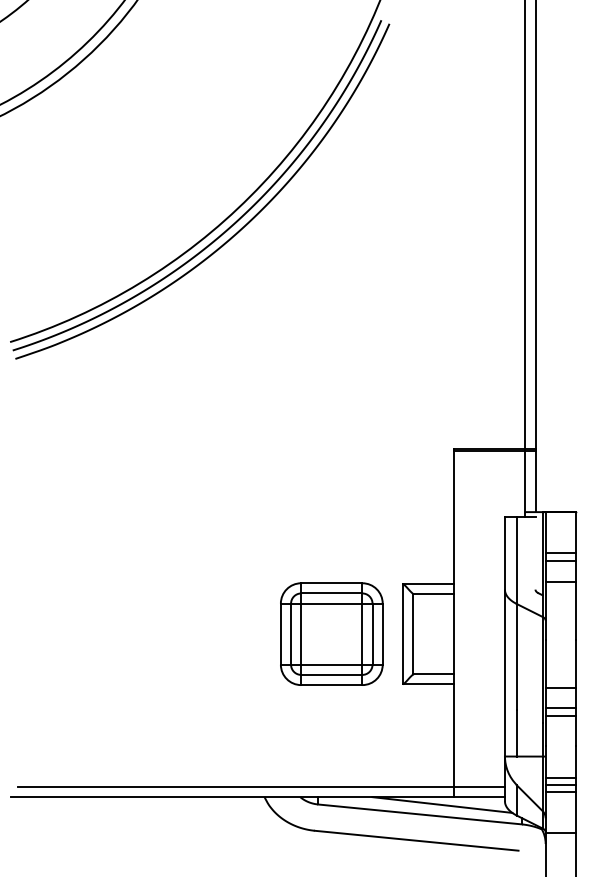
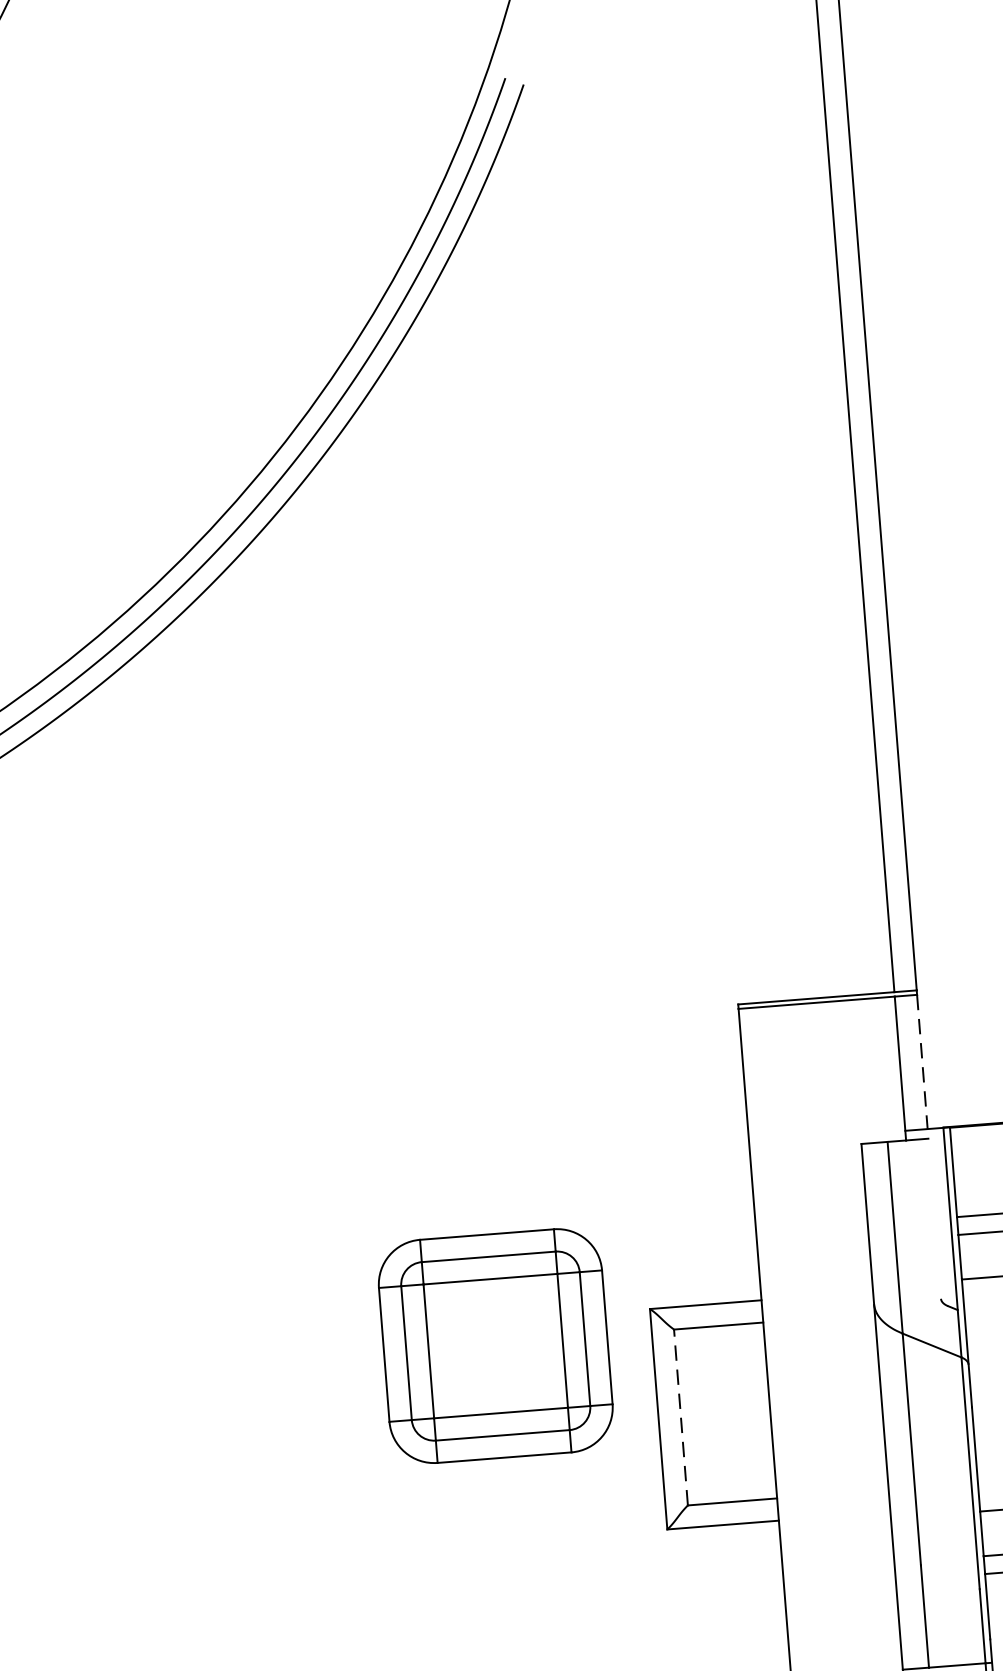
line: (535, 481) -> (922, 1061), solid -> dashed
part: (331, 633) -> (495, 1344), moved
line: (413, 633) -> (681, 1415), solid -> dashed

